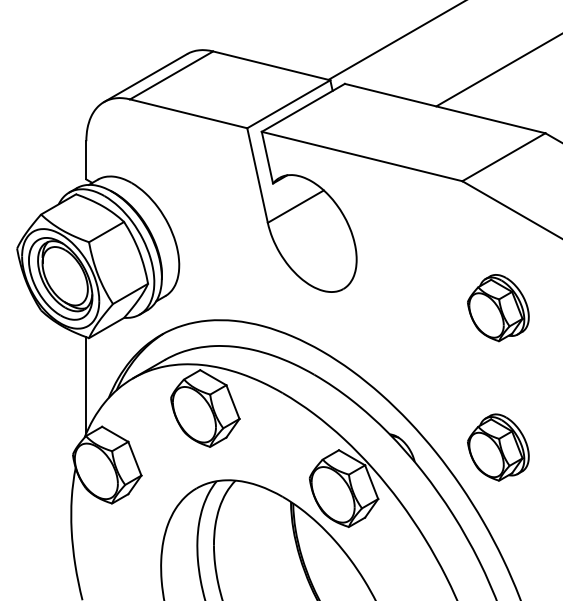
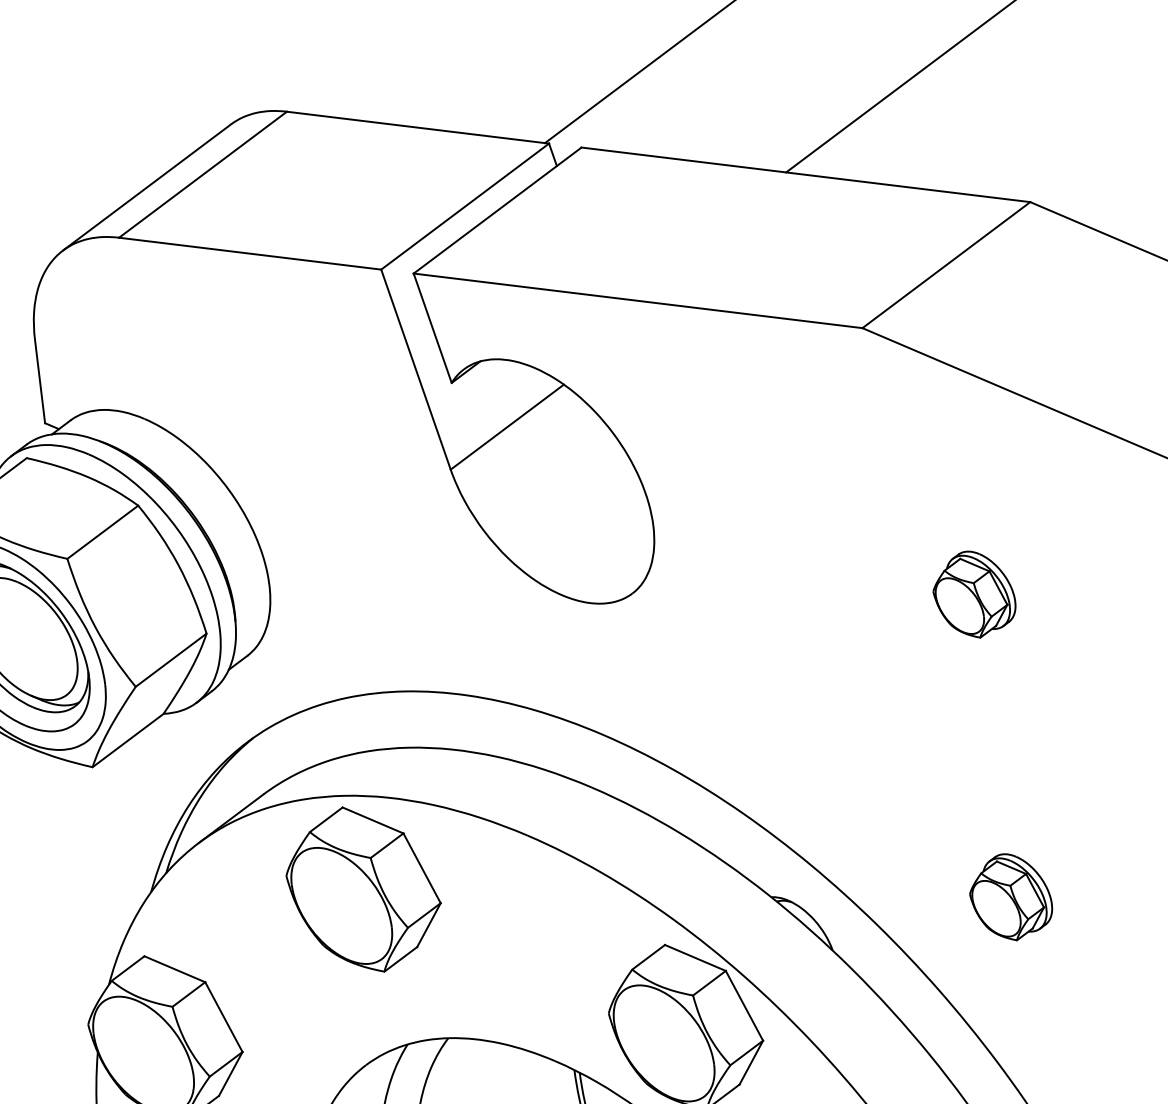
part: (498, 308) -> (974, 595), size x0.6
line: (86, 385) -> (99, 870), removed
part: (498, 447) -> (1010, 897), size x0.6

